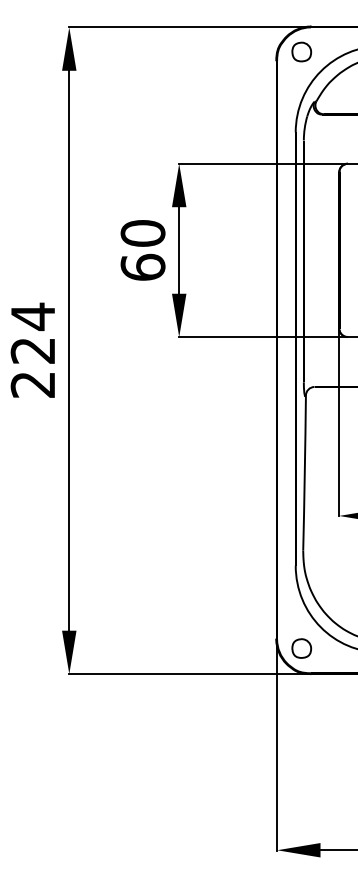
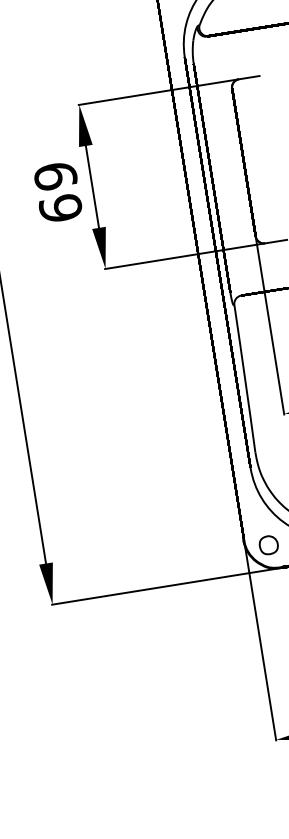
text: (142, 233) -> (55, 176), 60 -> 69

